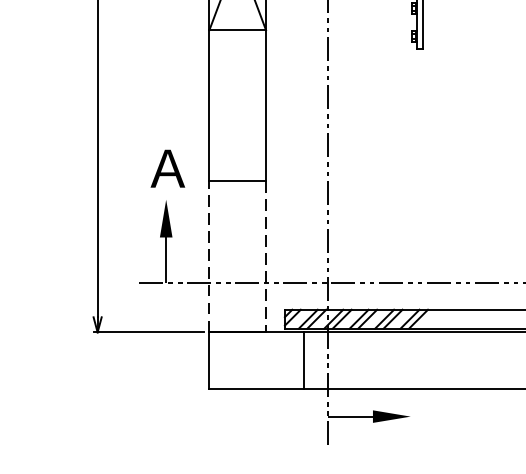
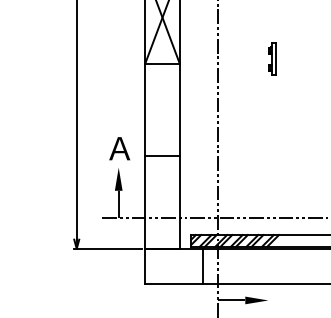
line: (209, 256) -> (145, 202), dashed -> solid
line: (265, 258) -> (179, 203), dashed -> solid

